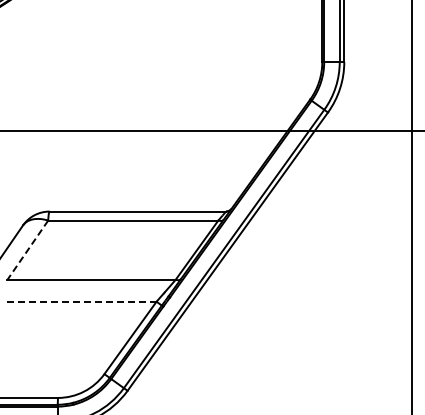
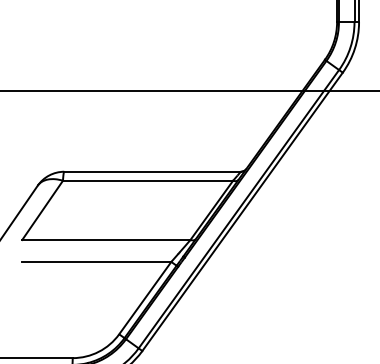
line: (27, 250) -> (42, 210), dashed -> solid
line: (81, 301) -> (96, 261), dashed -> solid

